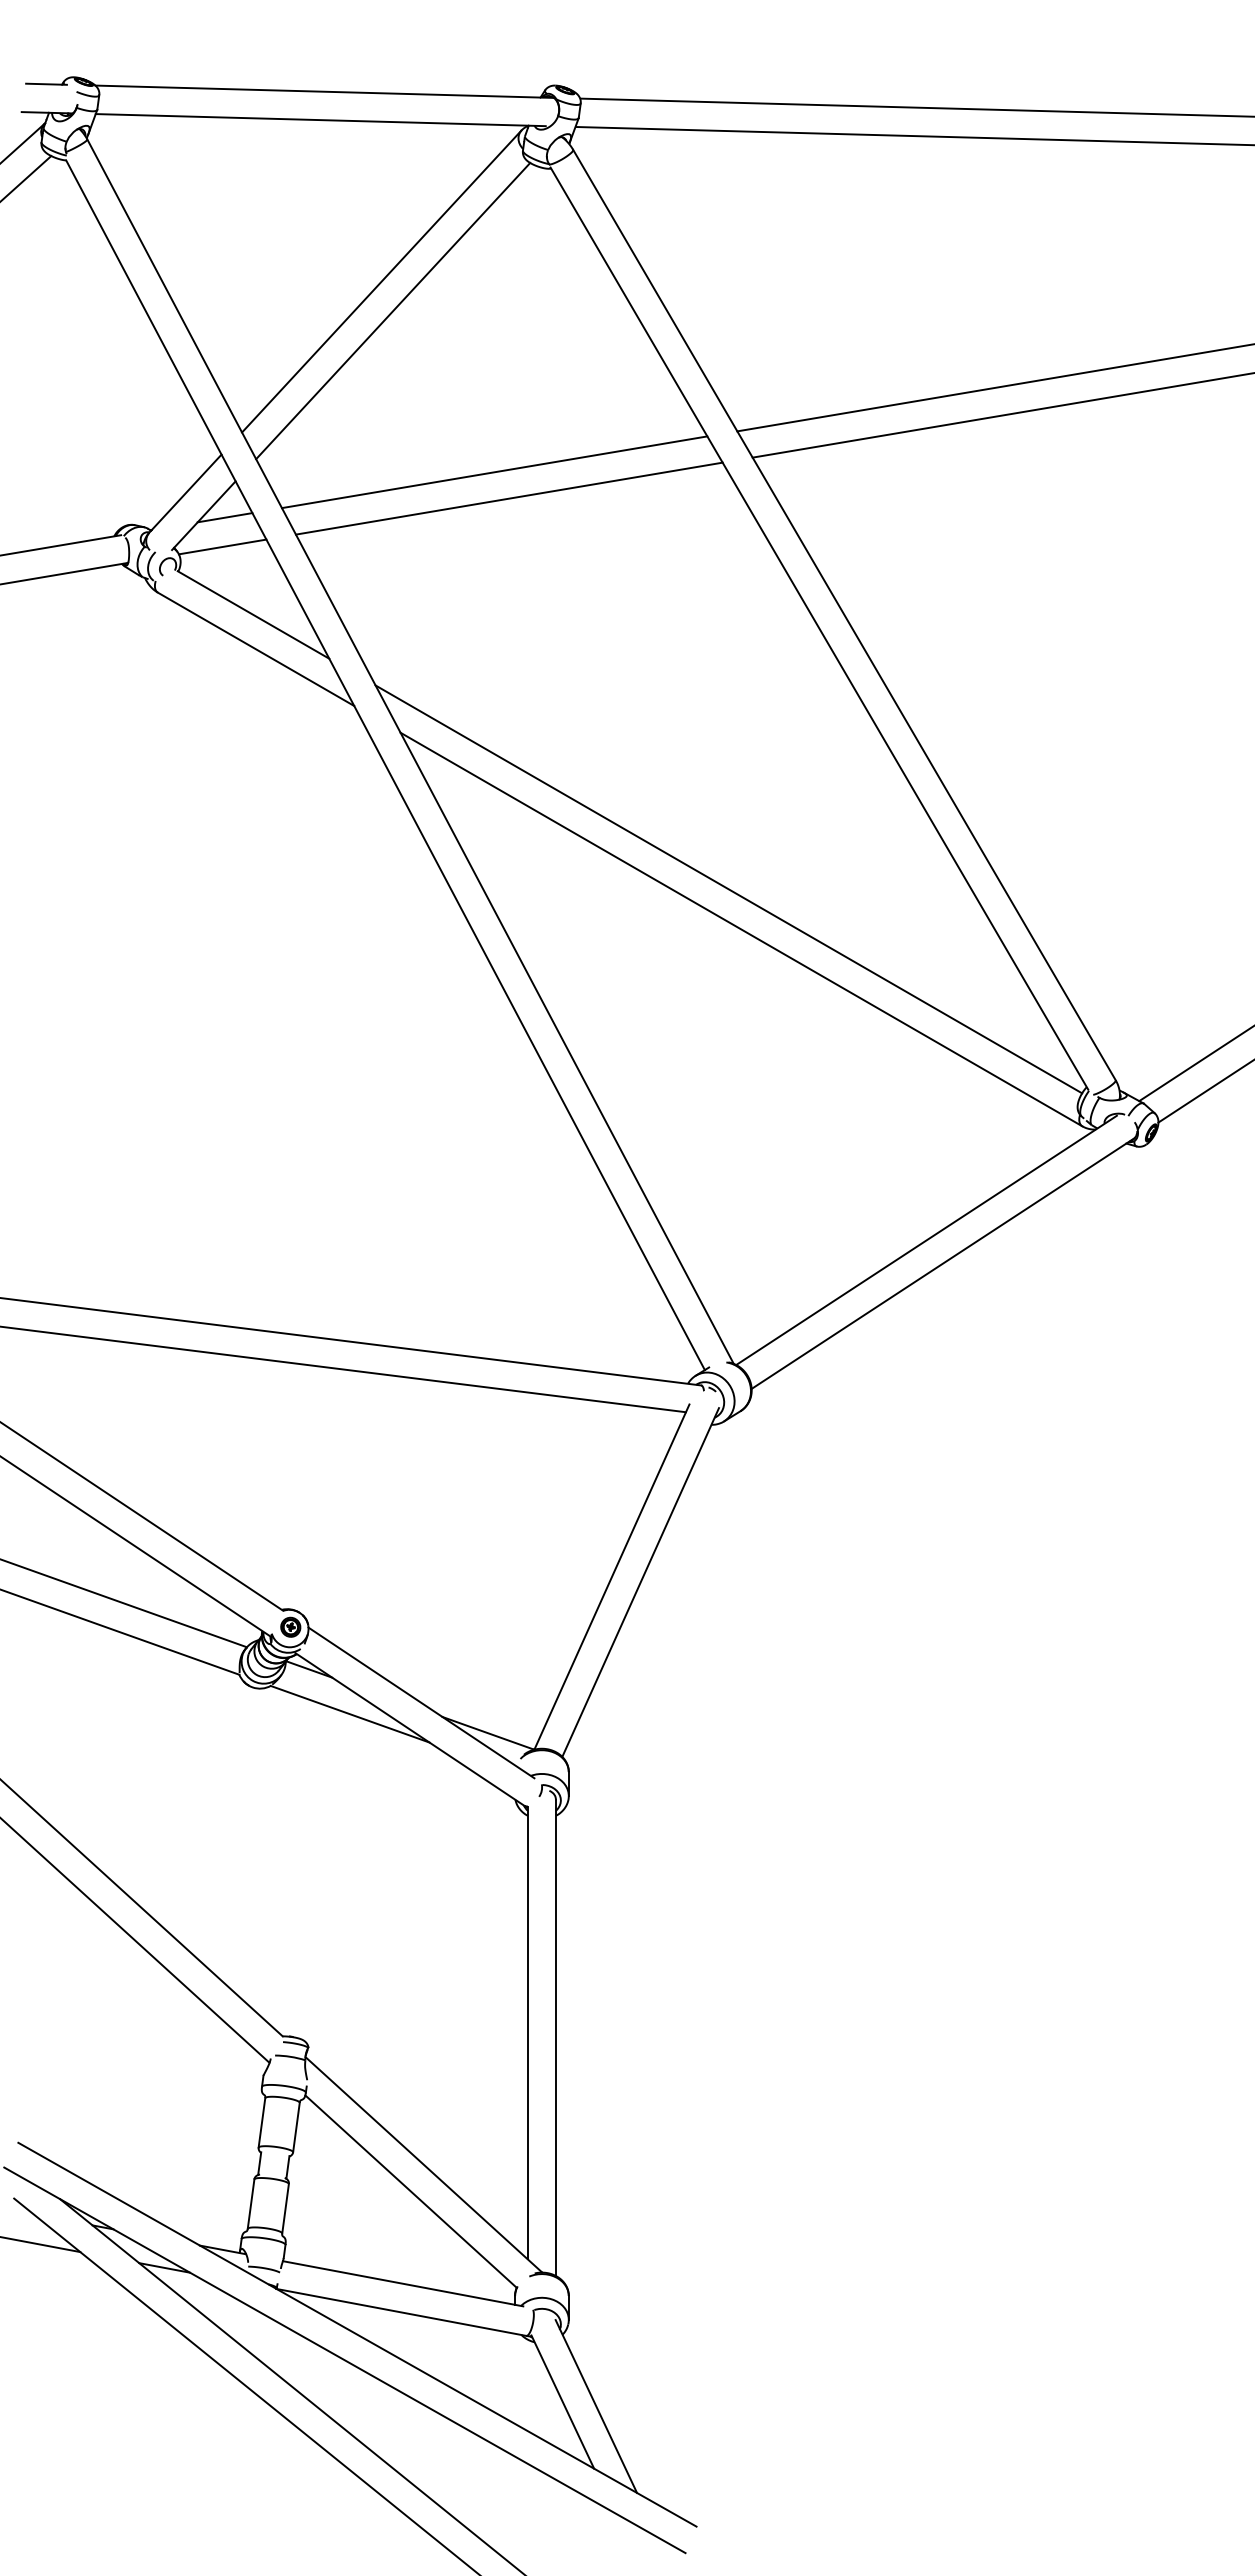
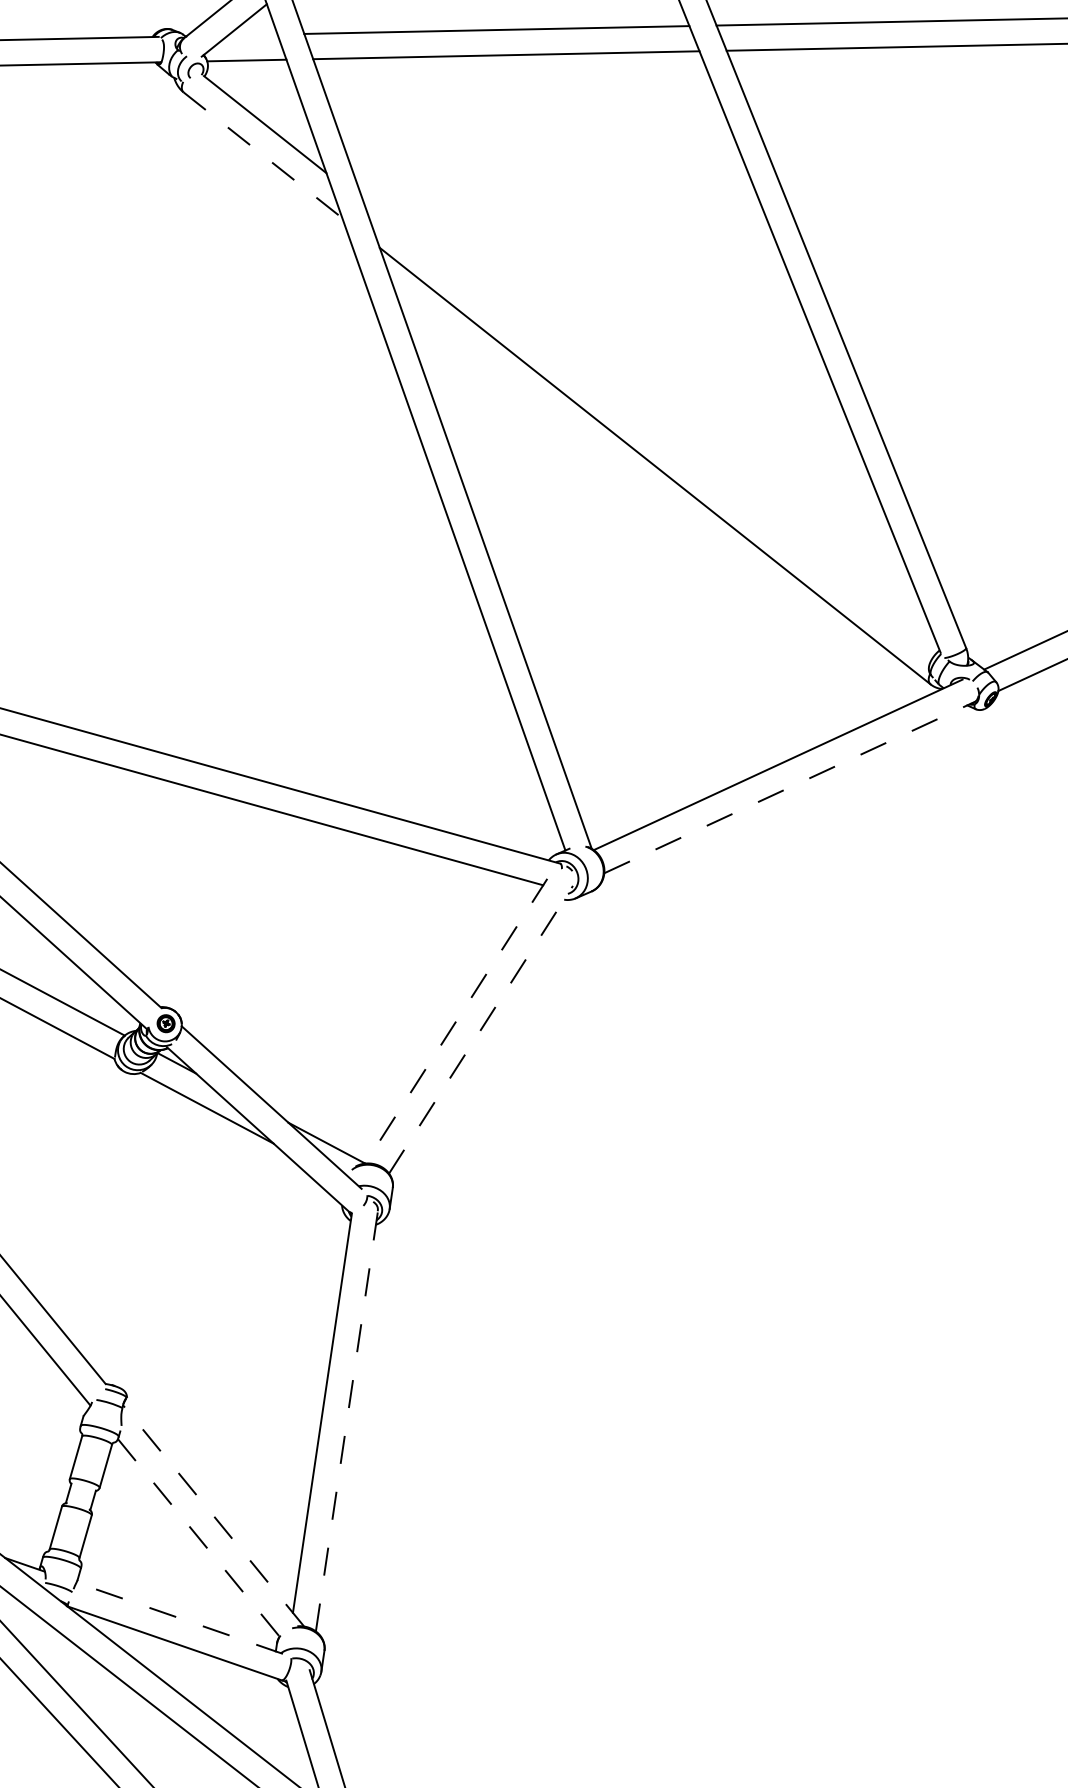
line: (224, 517) -> (252, 34), removed
line: (256, 649) -> (263, 155), solid -> dashed
line: (728, 889) -> (649, 429), removed
line: (943, 1263) -> (790, 787), solid -> dashed
line: (611, 1577) -> (455, 1021), solid -> dashed
line: (640, 1582) -> (480, 1029), solid -> dashed
line: (556, 2038) -> (347, 1421), solid -> dashed
line: (423, 2164) -> (213, 1515), solid -> dashed
line: (411, 2191) -> (199, 1537), solid -> dashed
line: (402, 2283) -> (179, 1617), solid -> dashed

